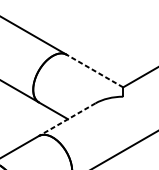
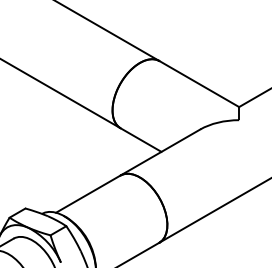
line: (94, 70) -> (198, 83), dashed -> solid
line: (67, 119) -> (160, 152), dashed -> solid

